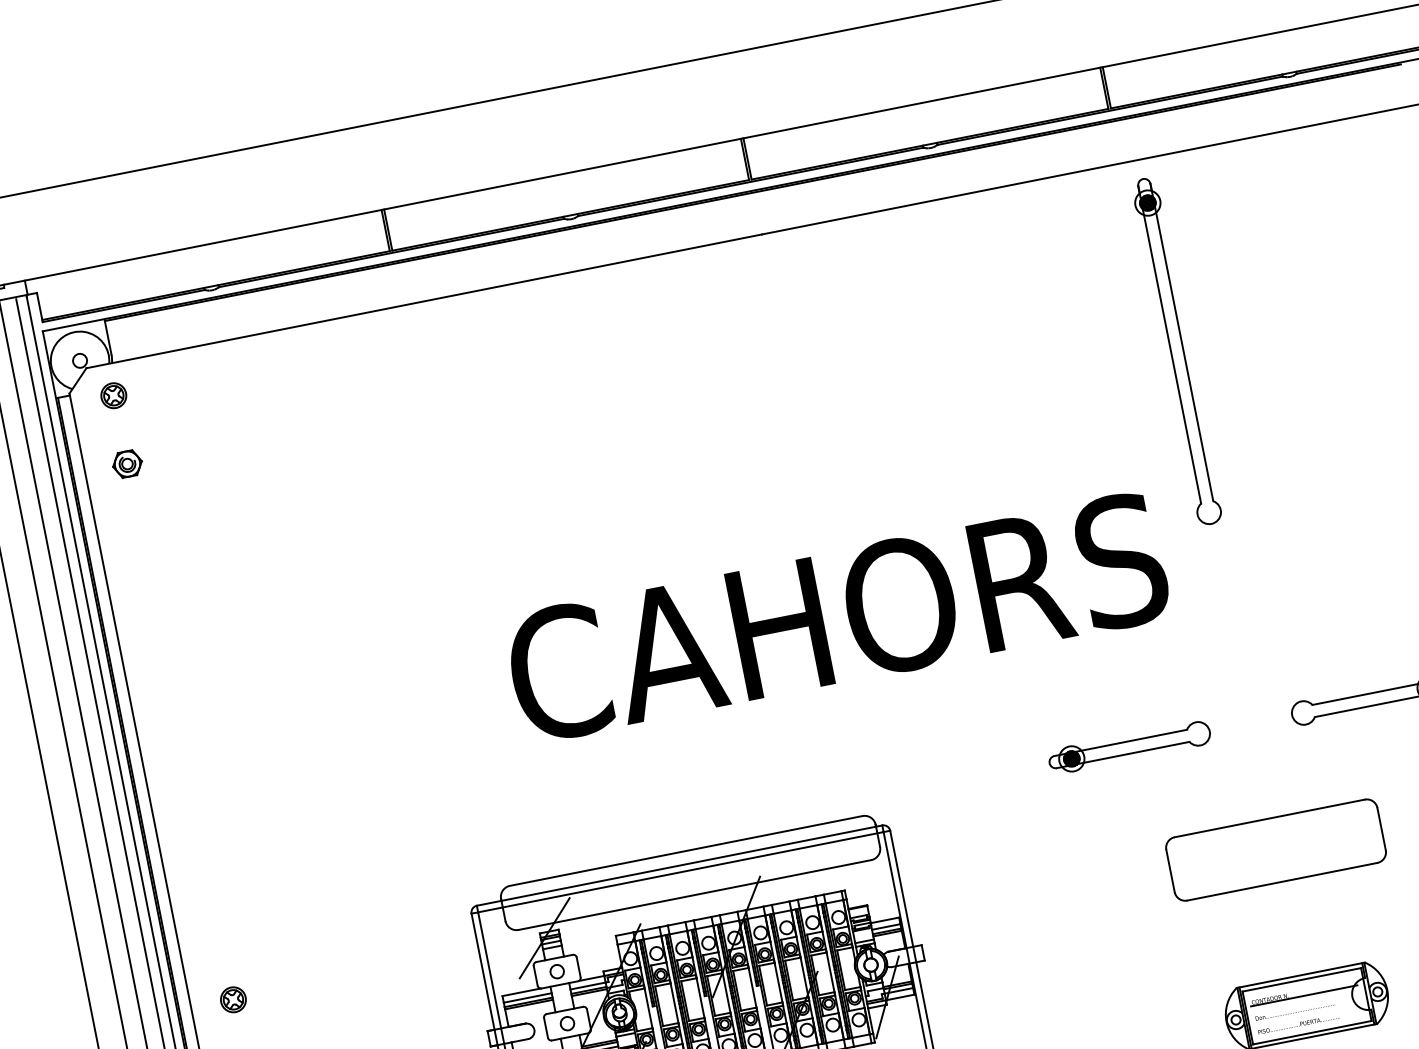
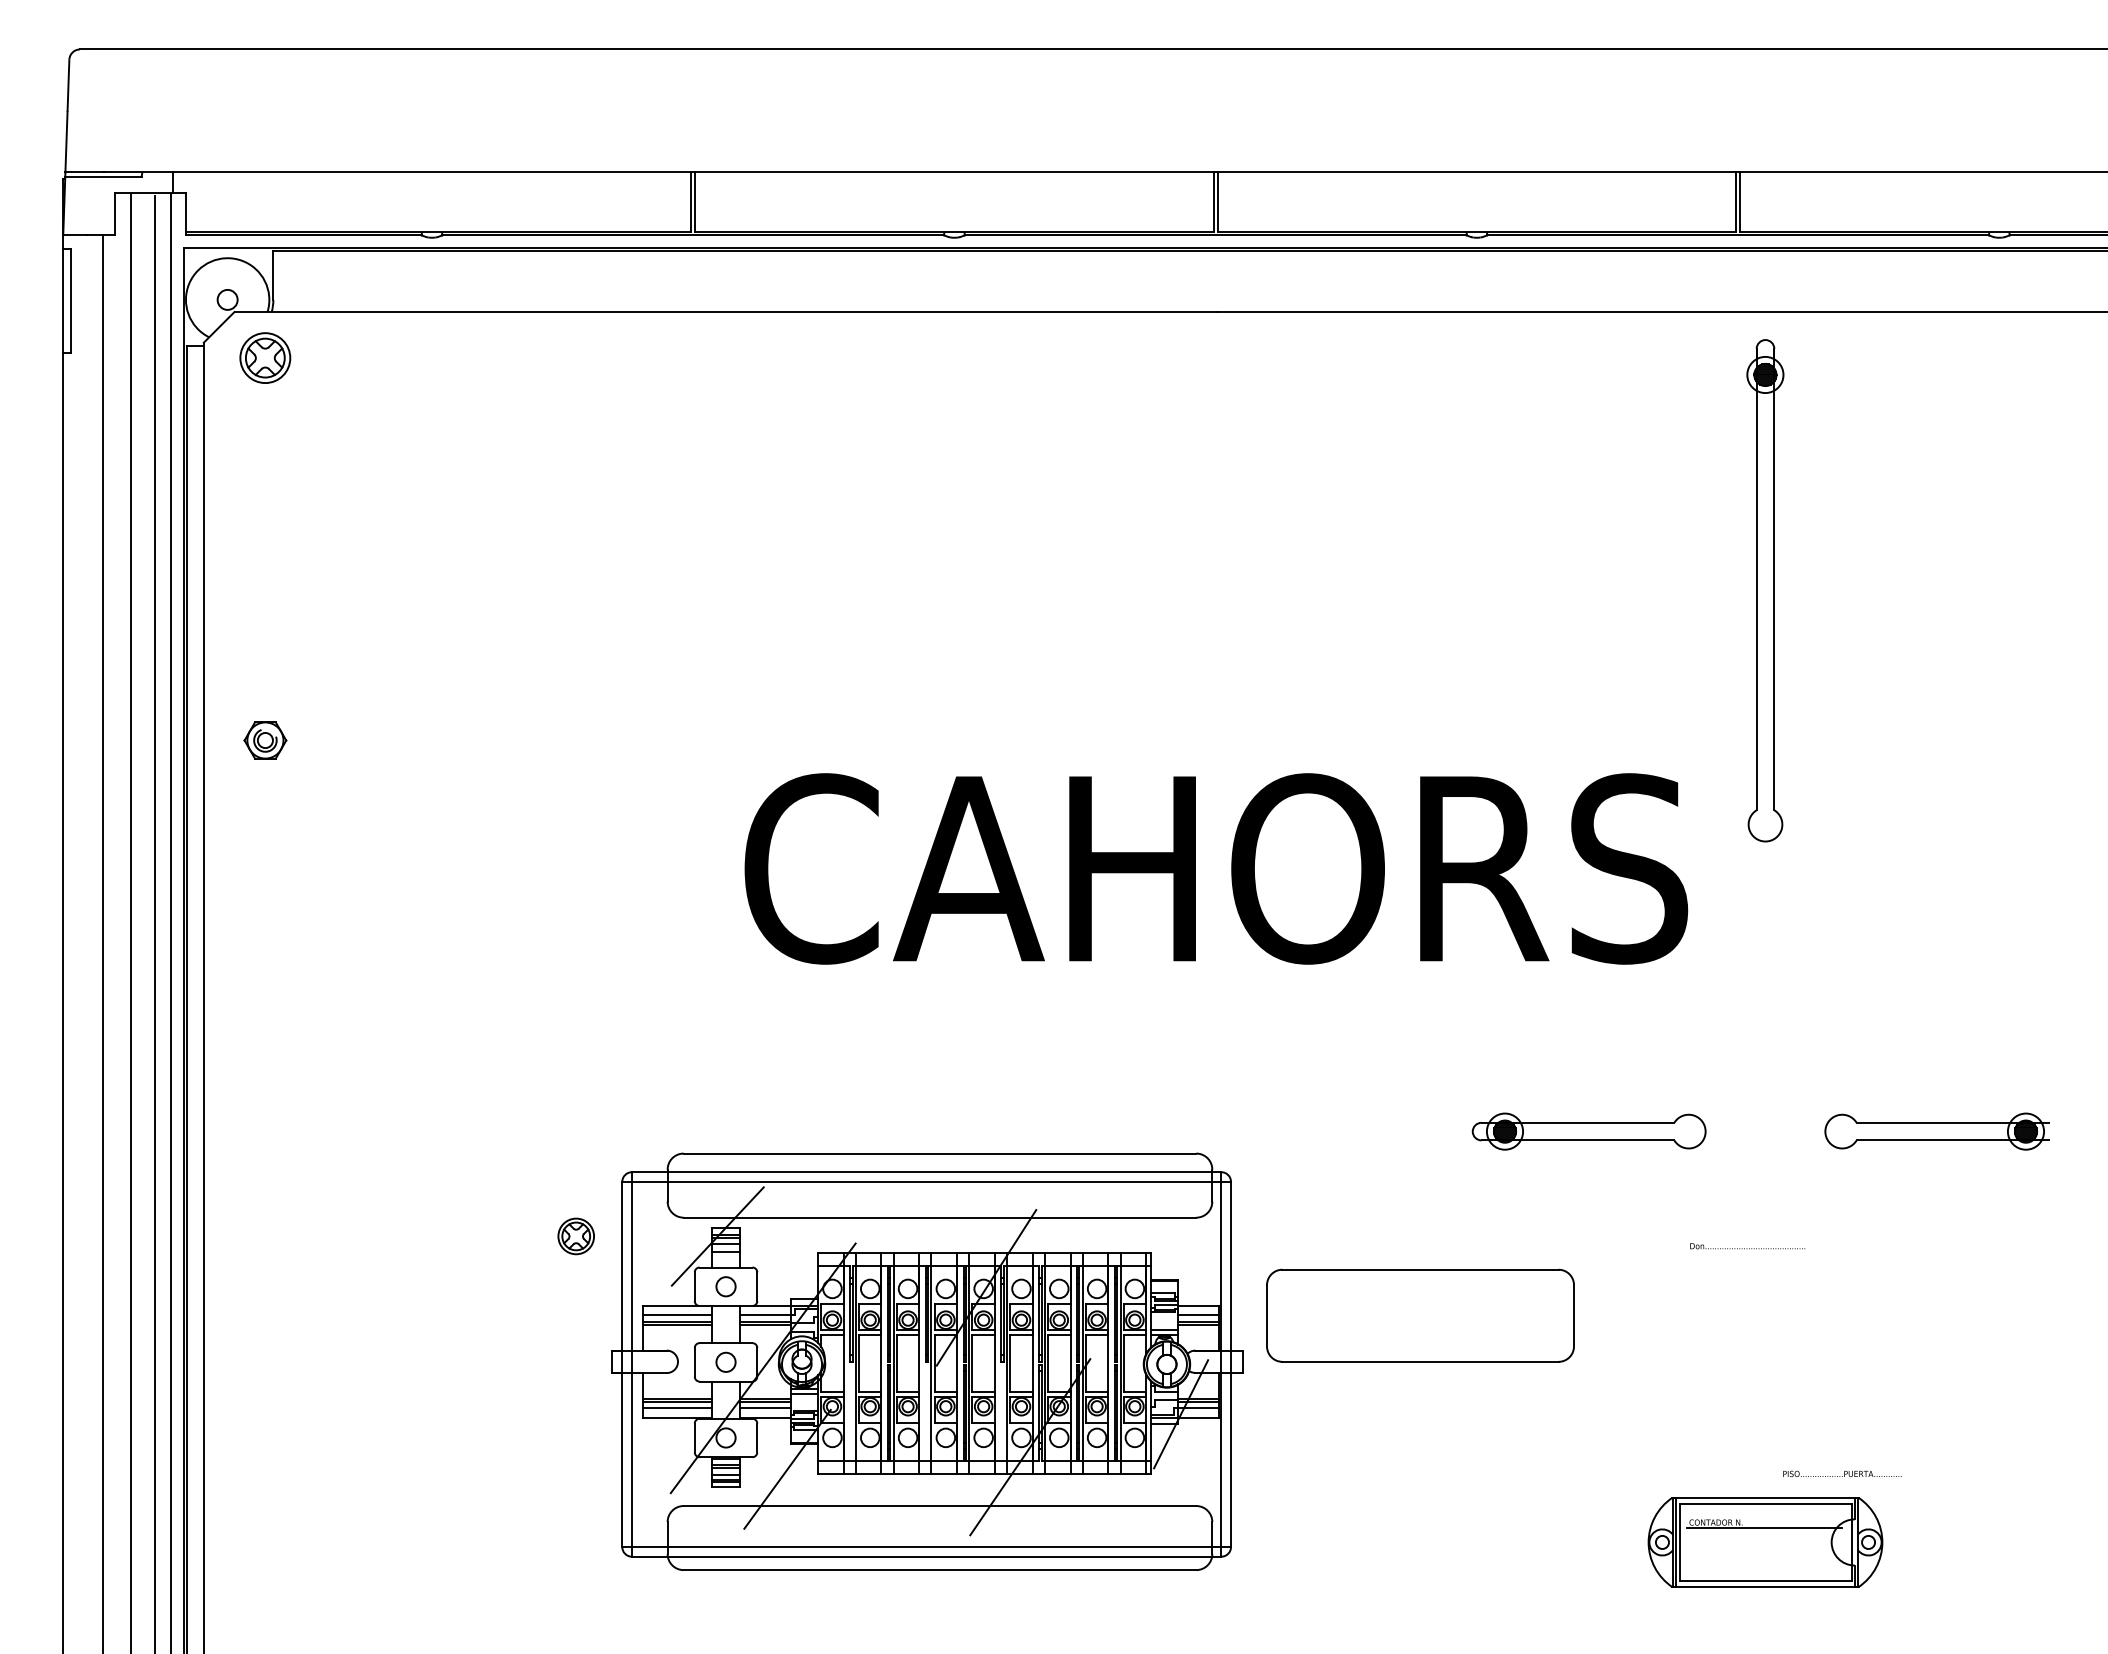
part: (113, 395) -> (264, 357), size x1.4
part: (127, 464) -> (265, 740), moved
part: (1276, 849) -> (1420, 1315), moved
part: (232, 999) -> (575, 1236), moved
text: (1295, 1011) -> (1747, 1246), moved
text: (1299, 1024) -> (1842, 1473), moved

